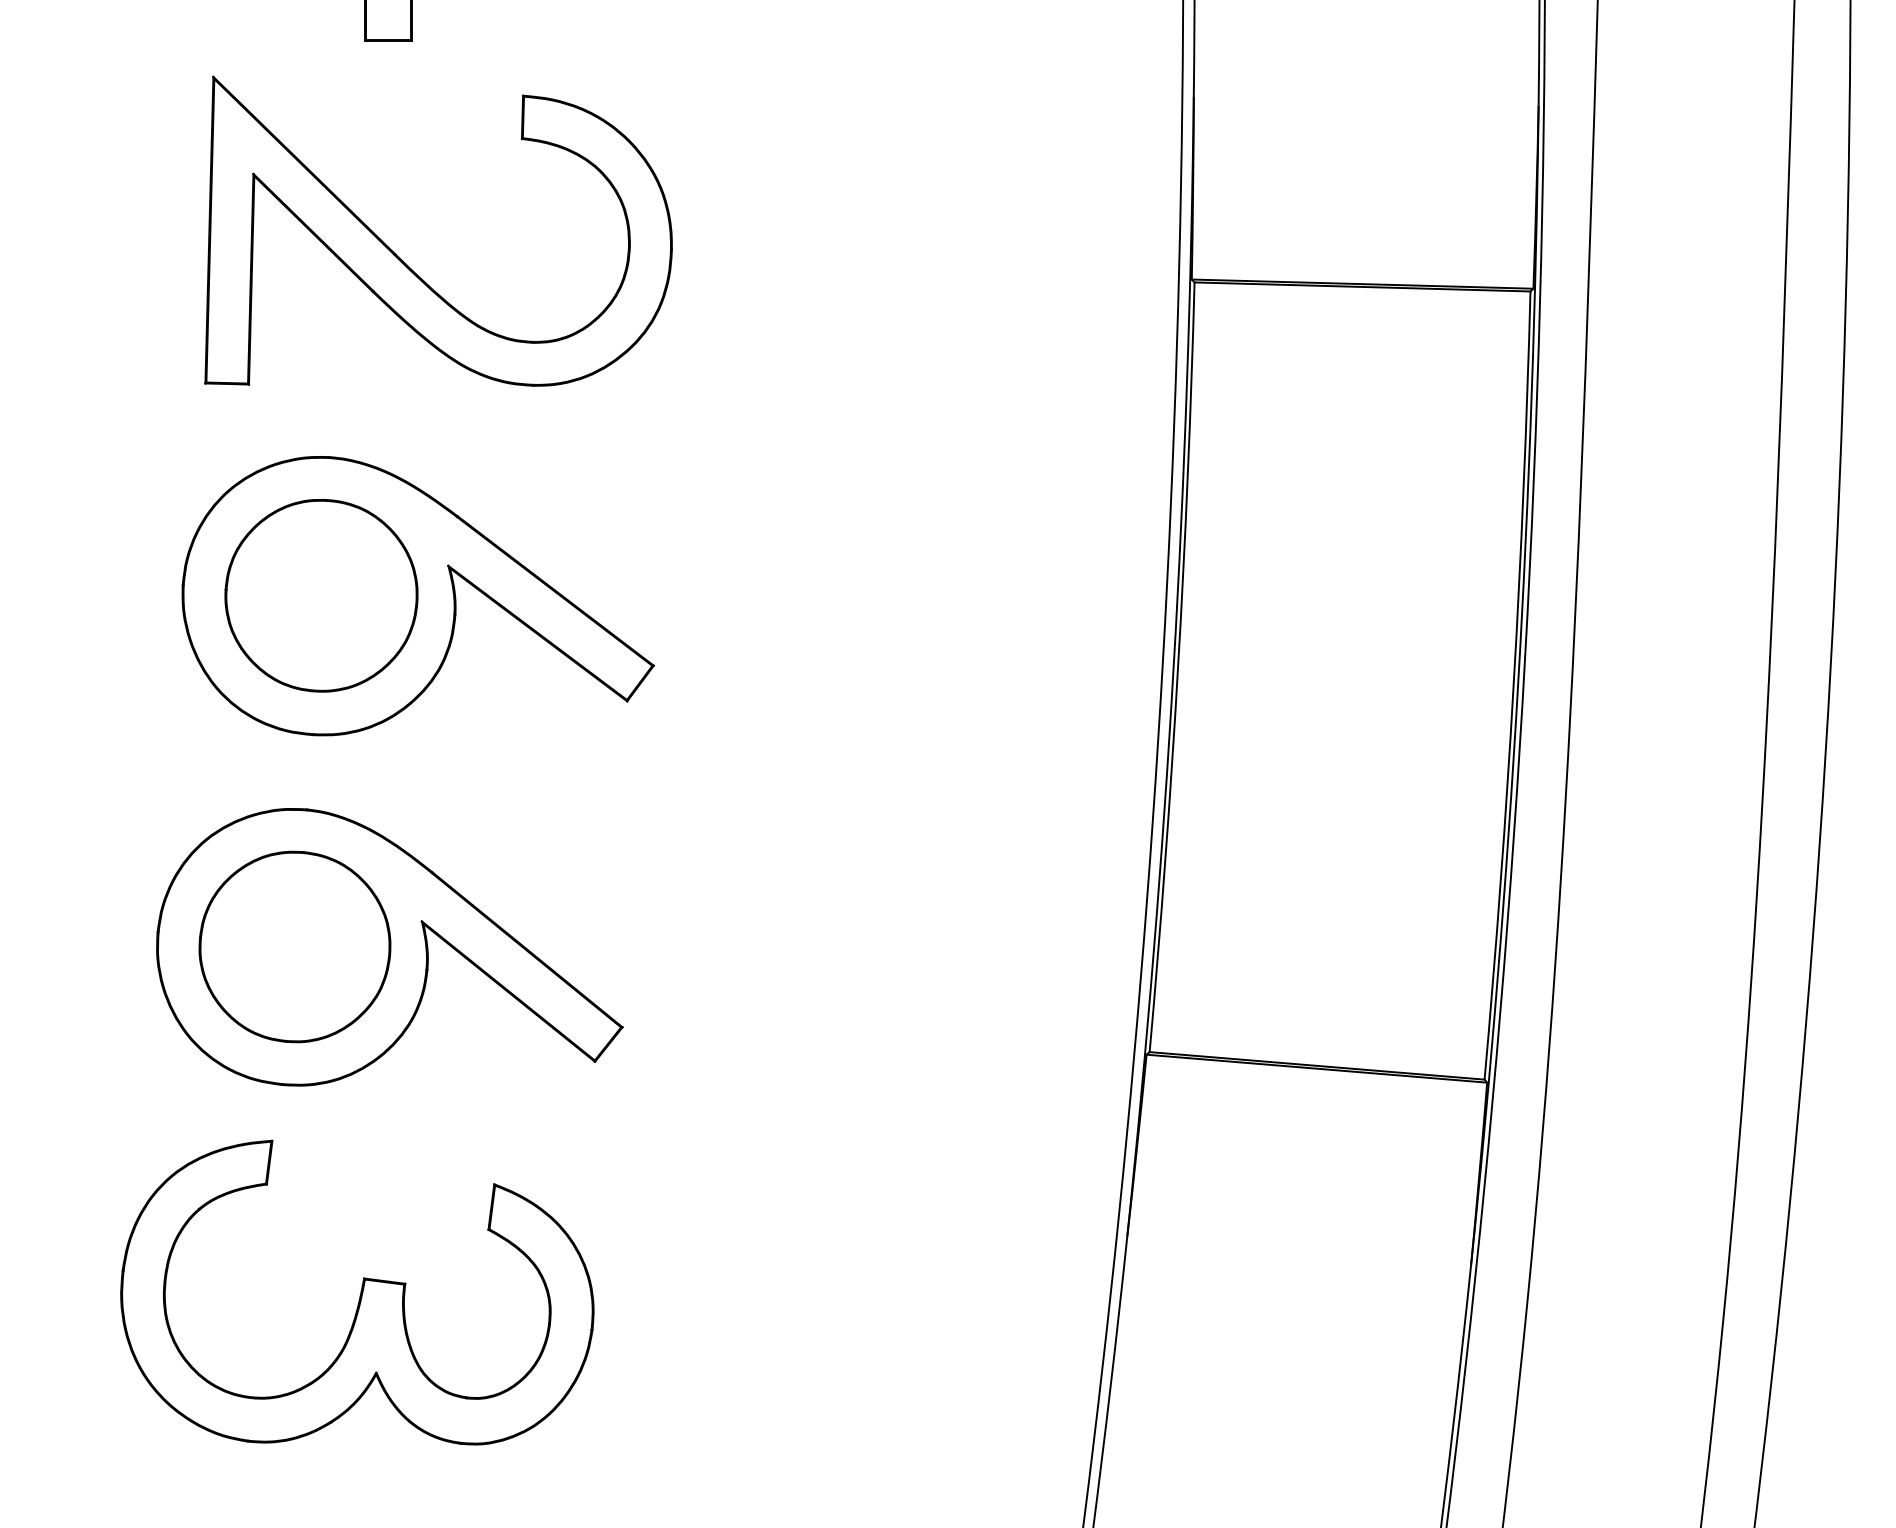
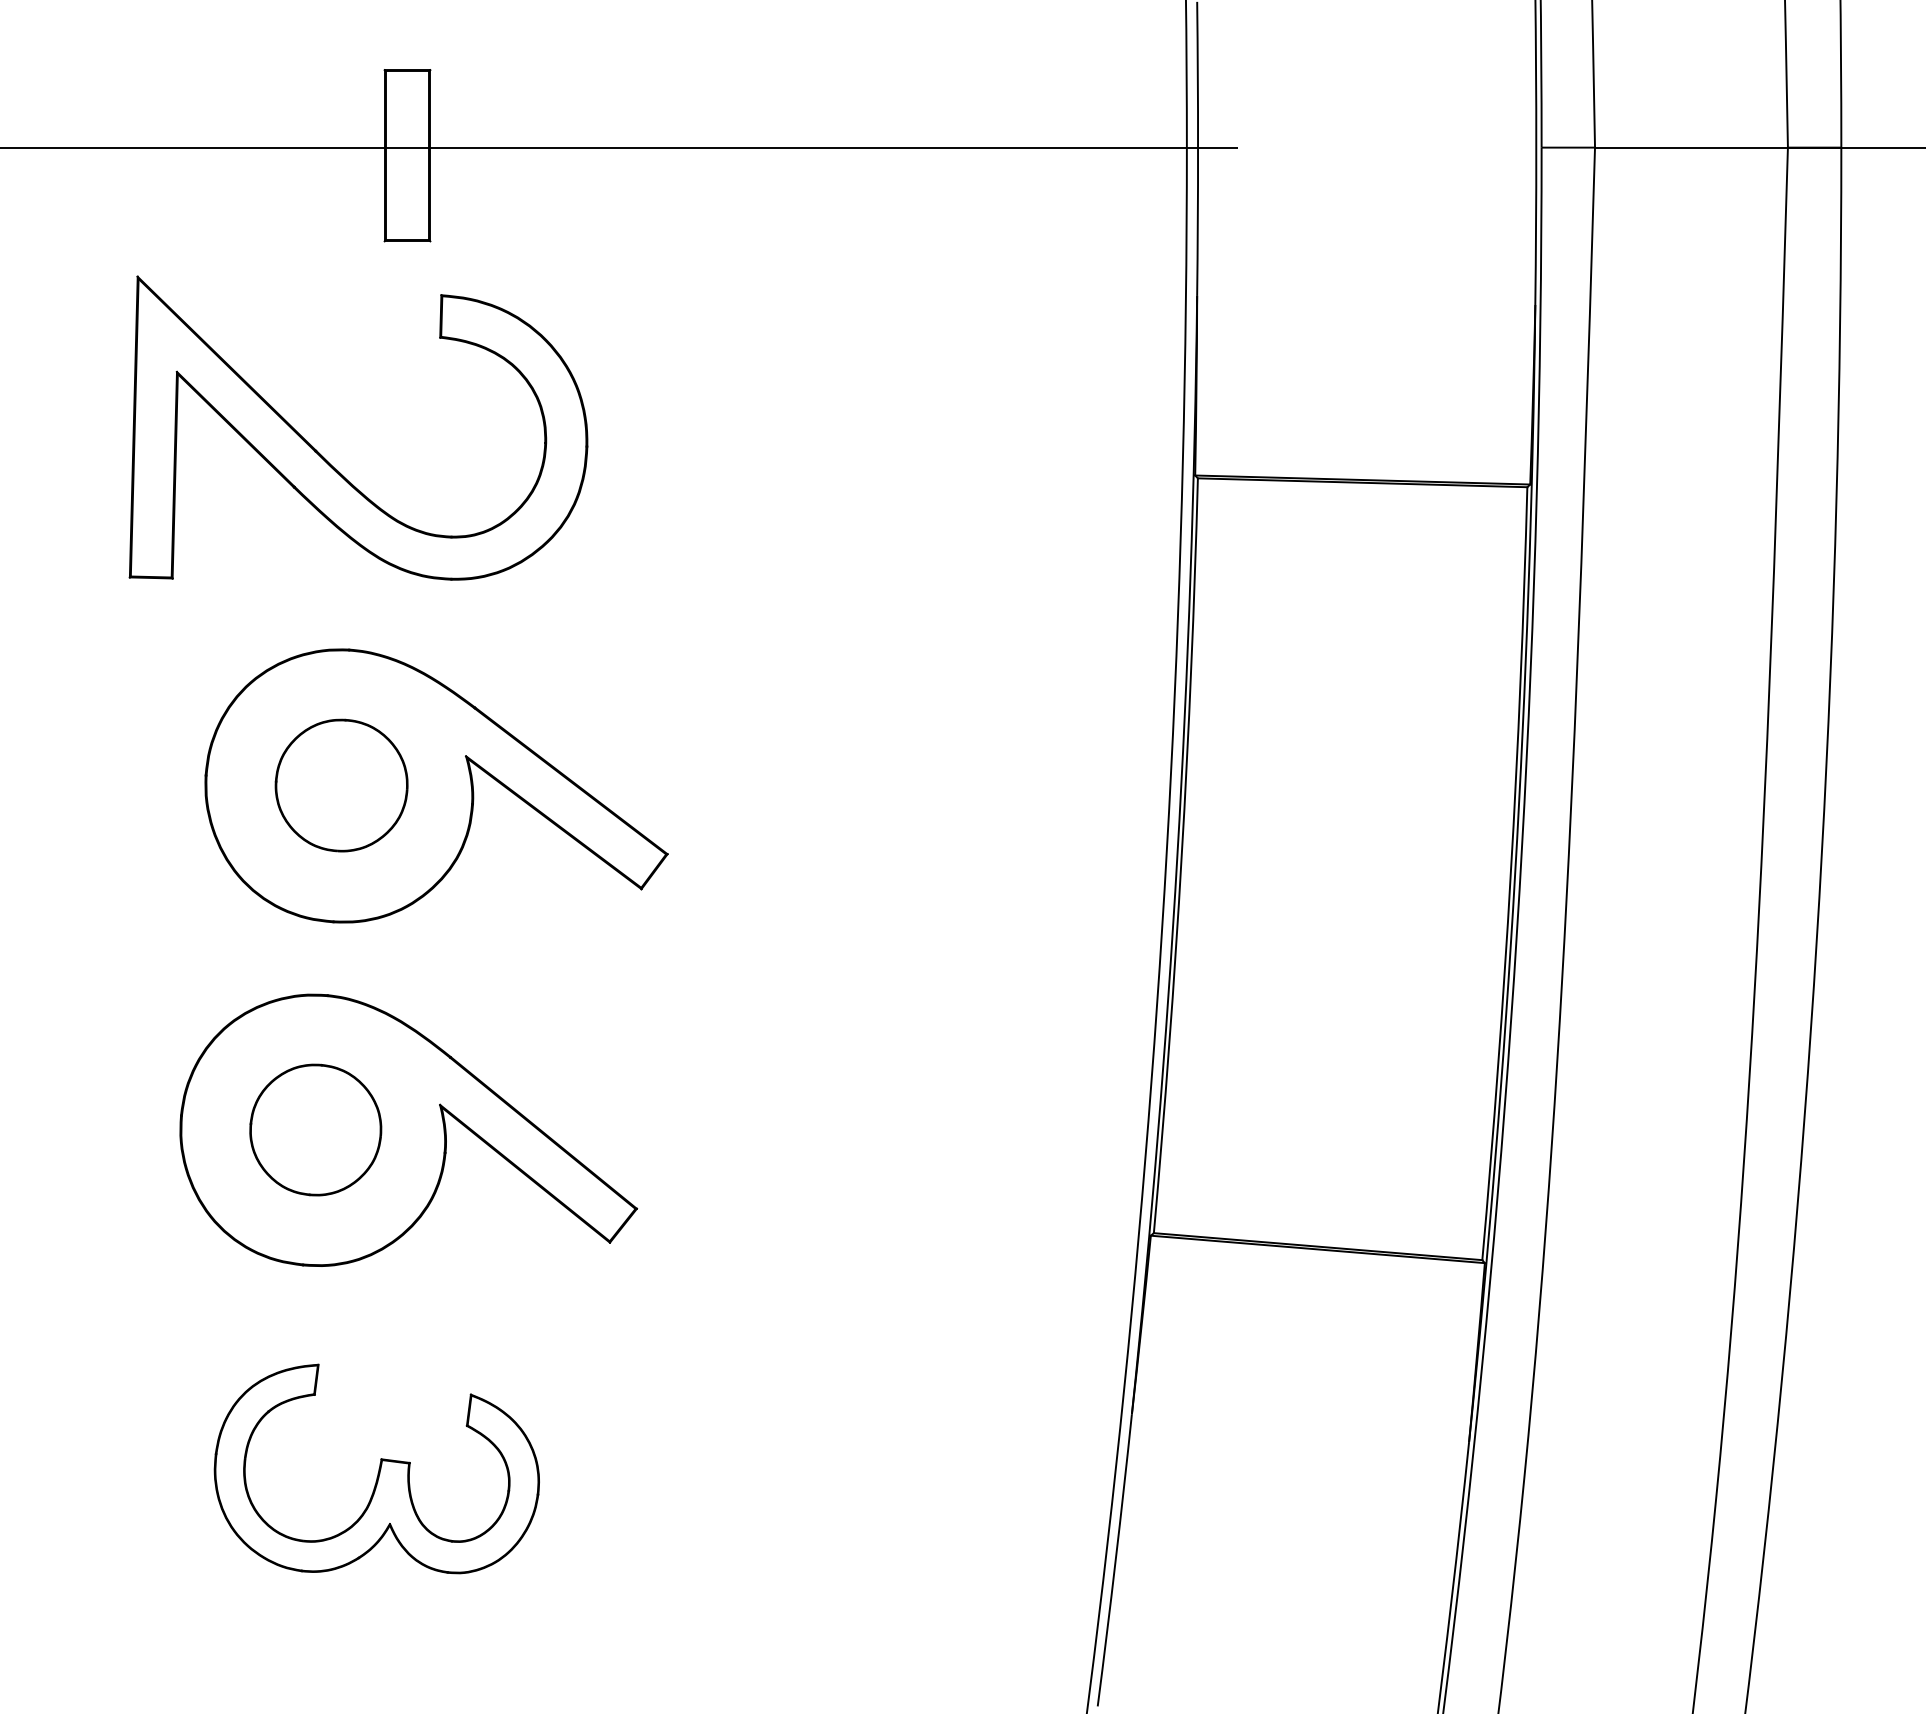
part: (405, 263) -> (326, 459), moved
part: (321, 595) -> (341, 785), size x0.7
part: (294, 946) -> (315, 1129), size x0.7
part: (356, 1292) -> (376, 1468), size x0.7

